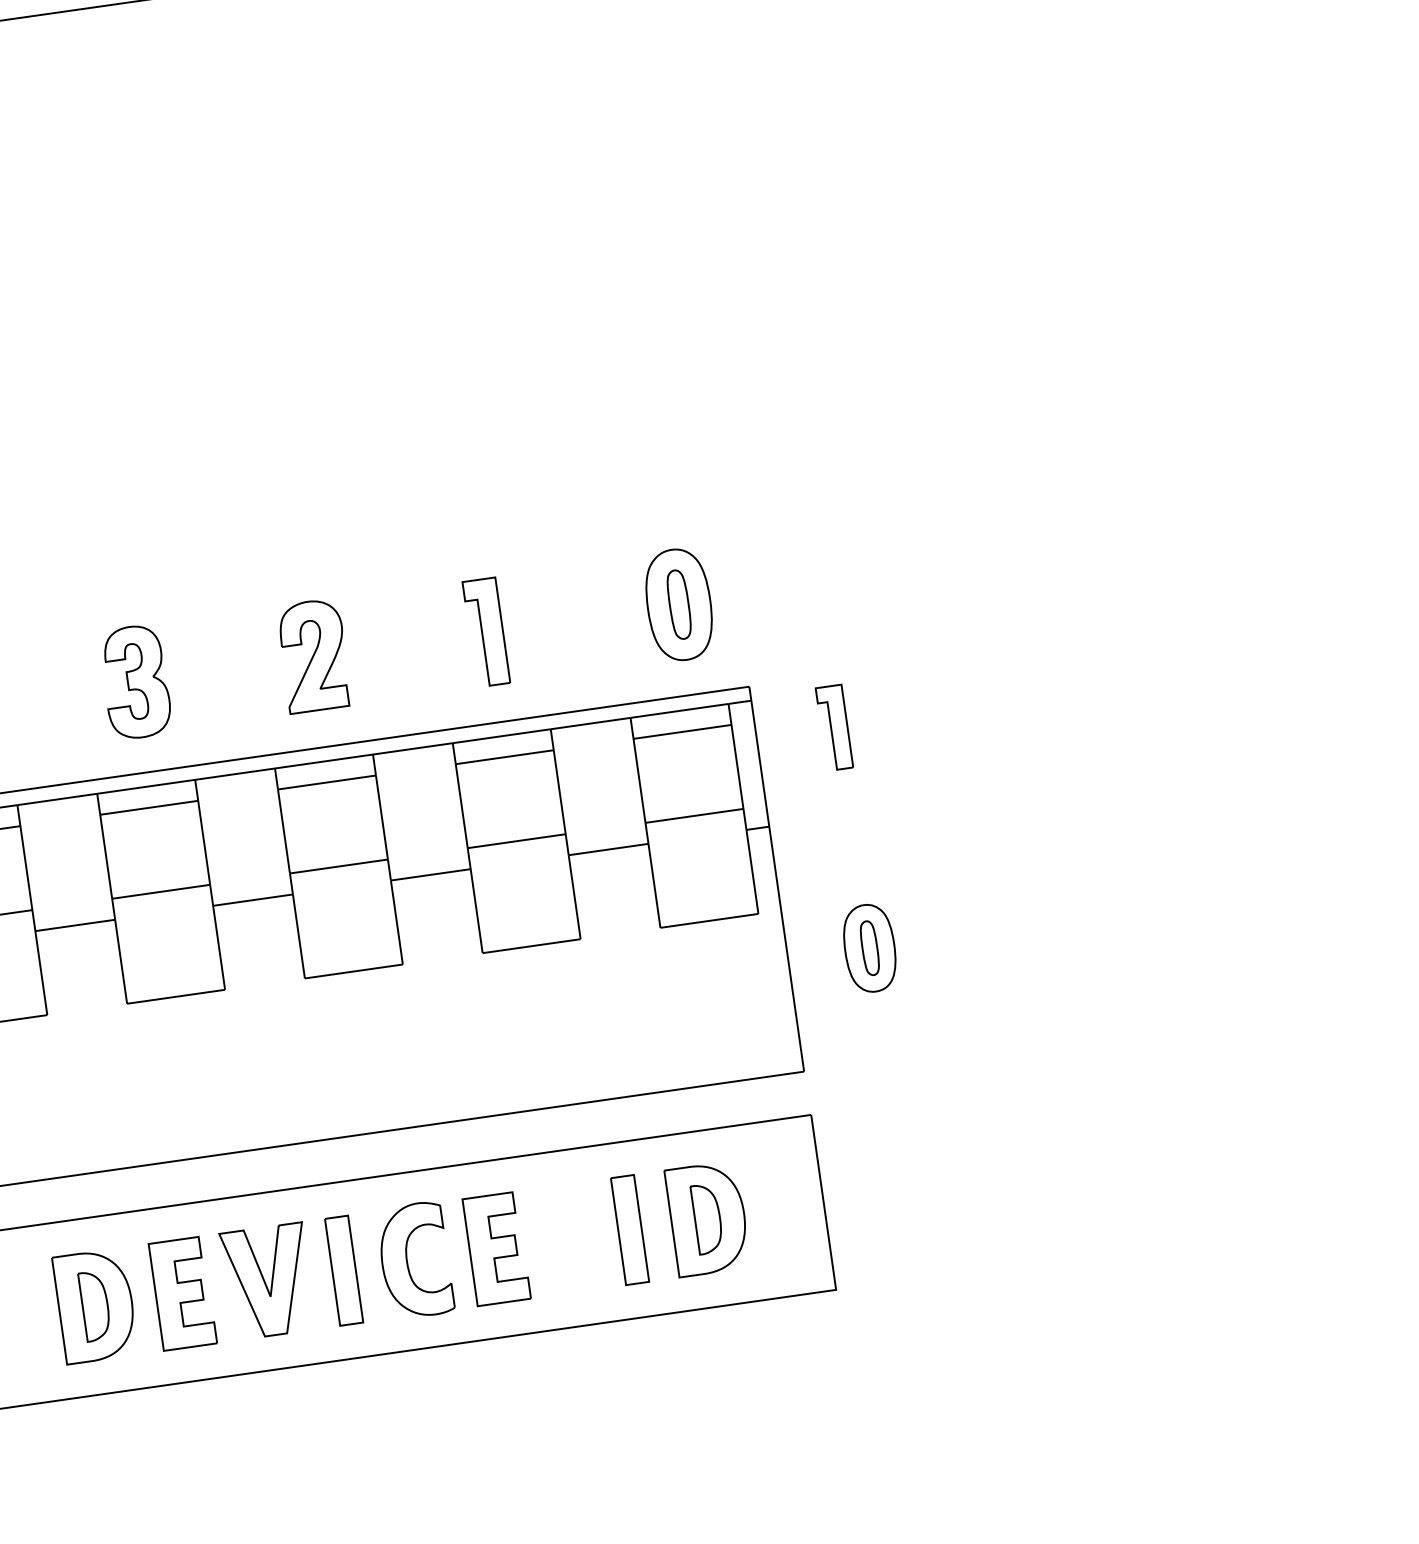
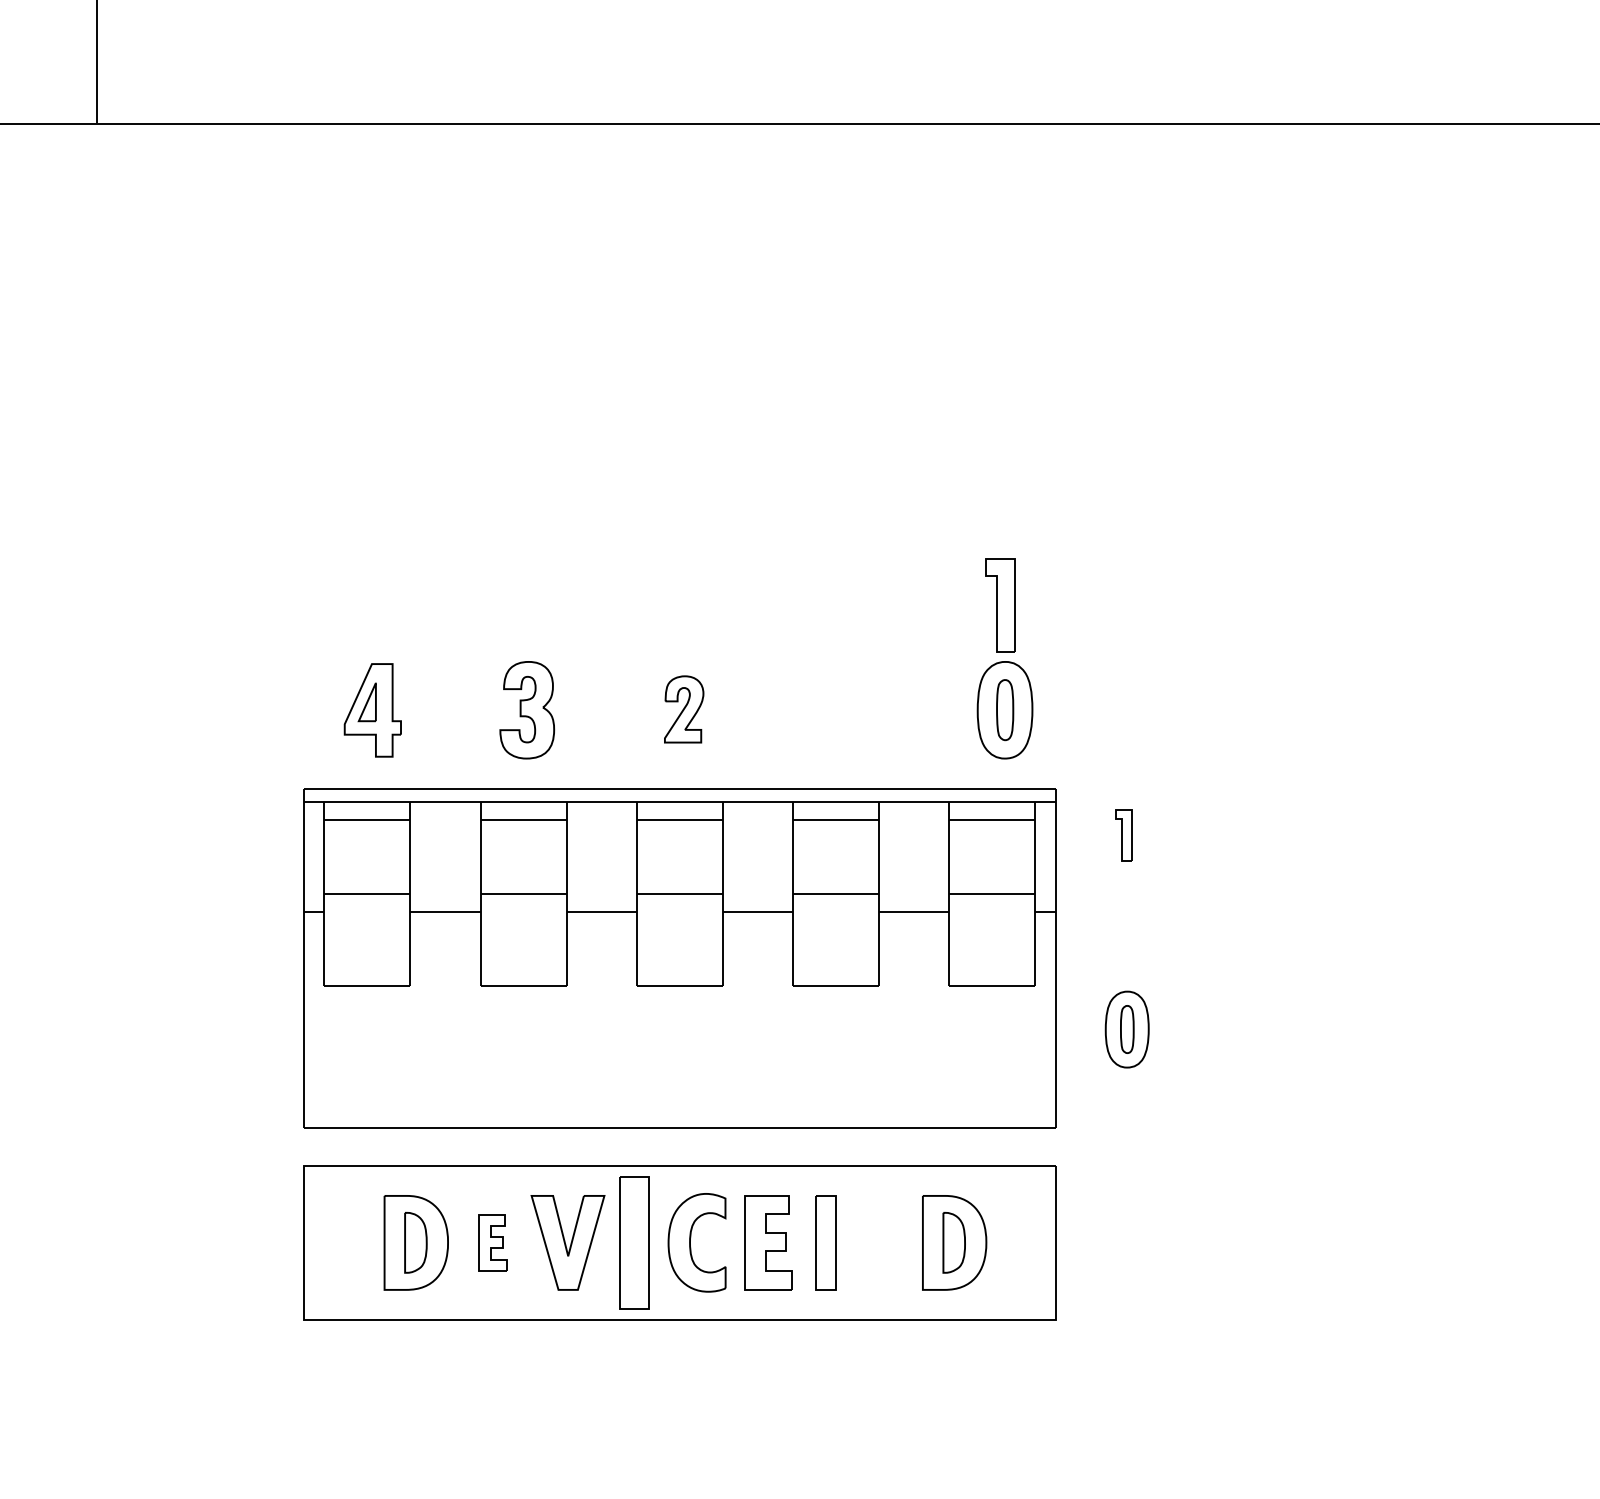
part: (486, 632) -> (1000, 605), moved
part: (313, 656) -> (683, 709), size x0.7
part: (834, 728) -> (1123, 835), size x0.7
part: (629, 1229) -> (825, 1242), moved
part: (343, 1270) -> (634, 1242), size x1.4
part: (182, 1293) -> (492, 1242), size x0.6

